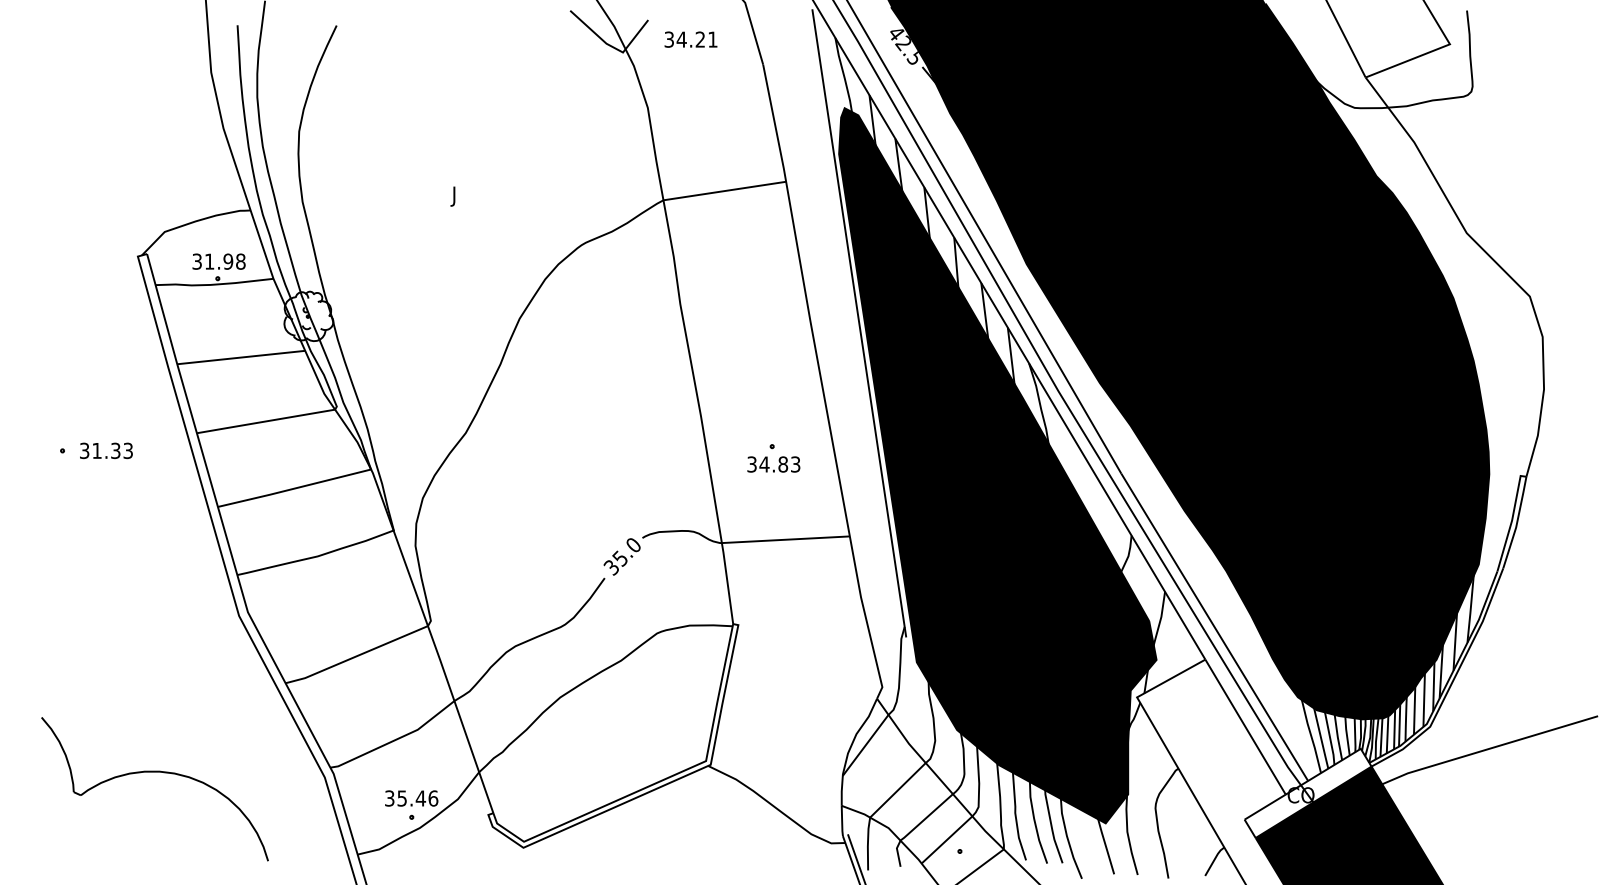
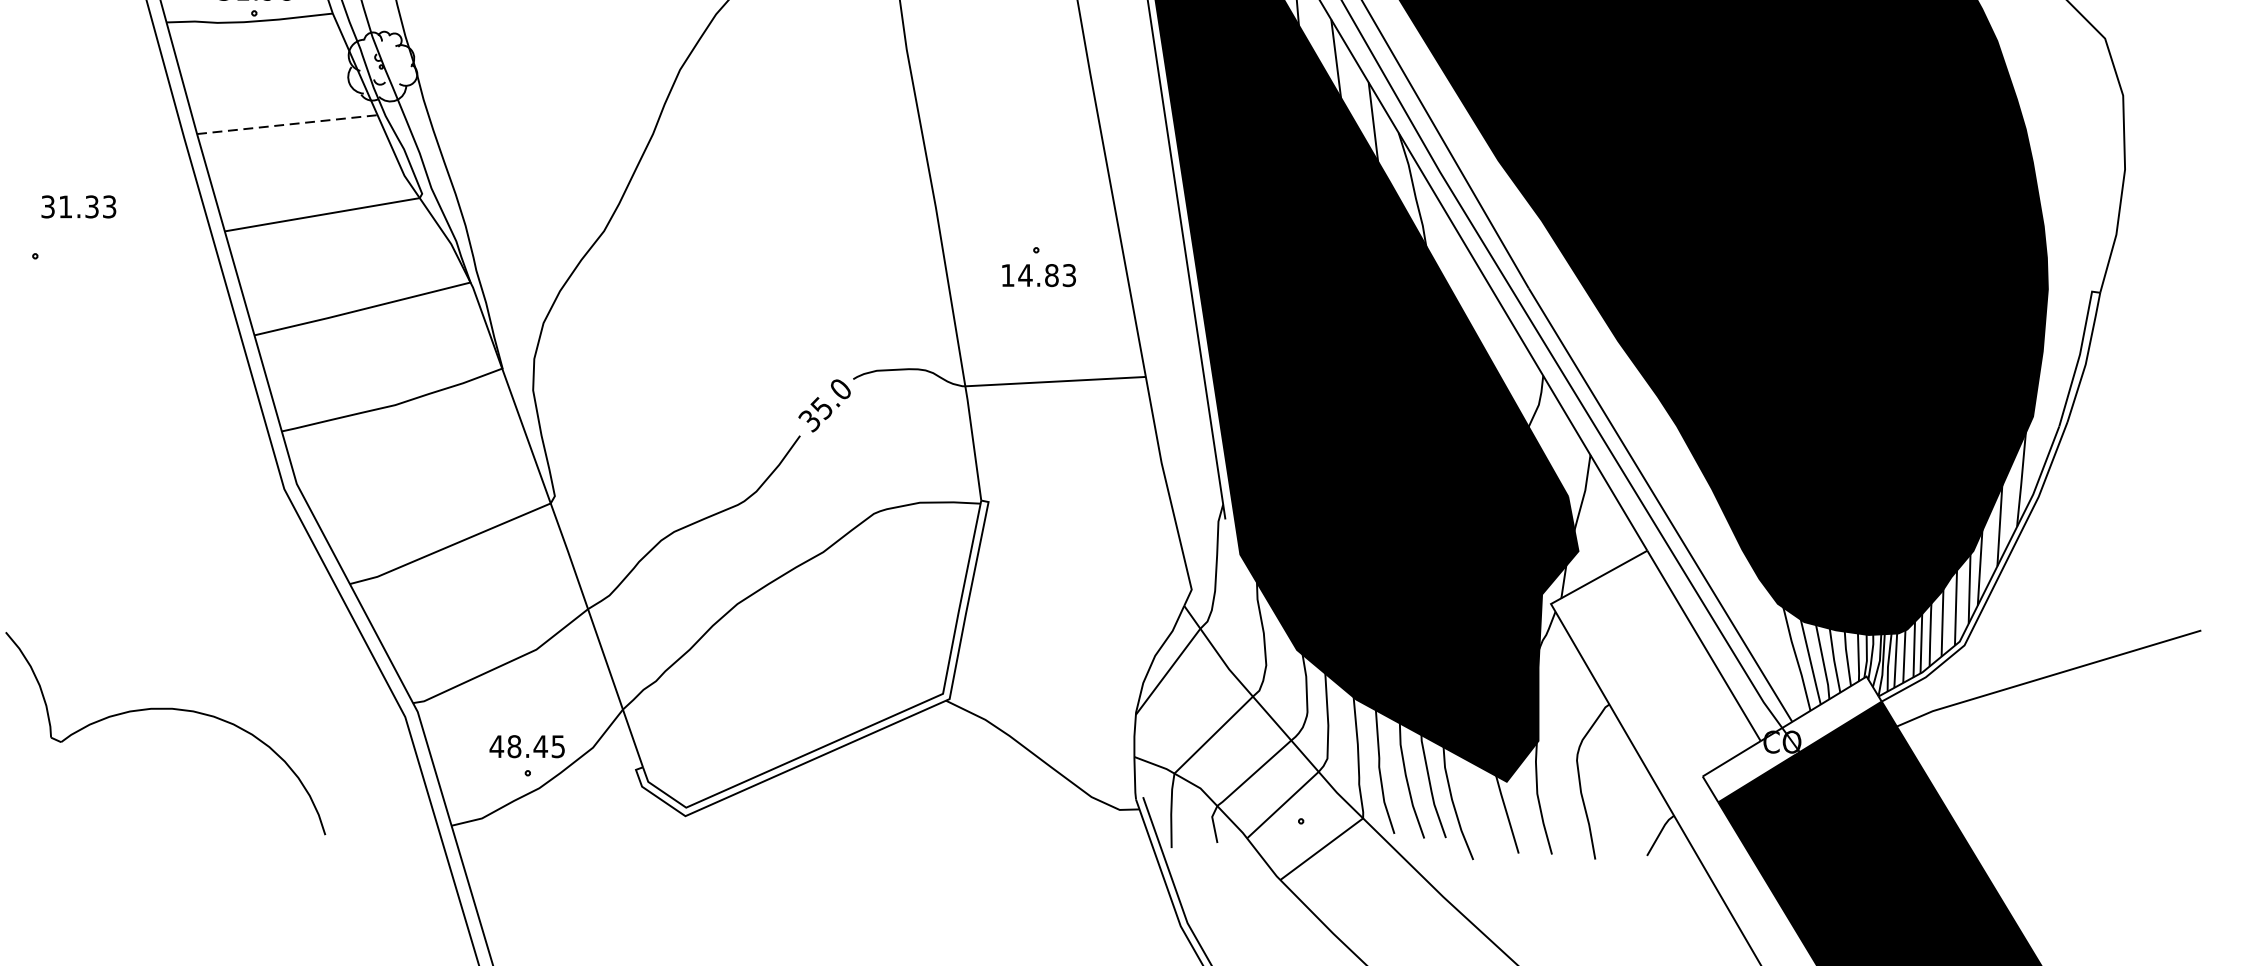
line: (241, 357) -> (287, 124), solid -> dashed
text: (106, 450) -> (78, 206), moved
text: (751, 464) -> (1007, 275), 34.83 -> 14.83
text: (411, 798) -> (527, 746), 35.46 -> 48.45

